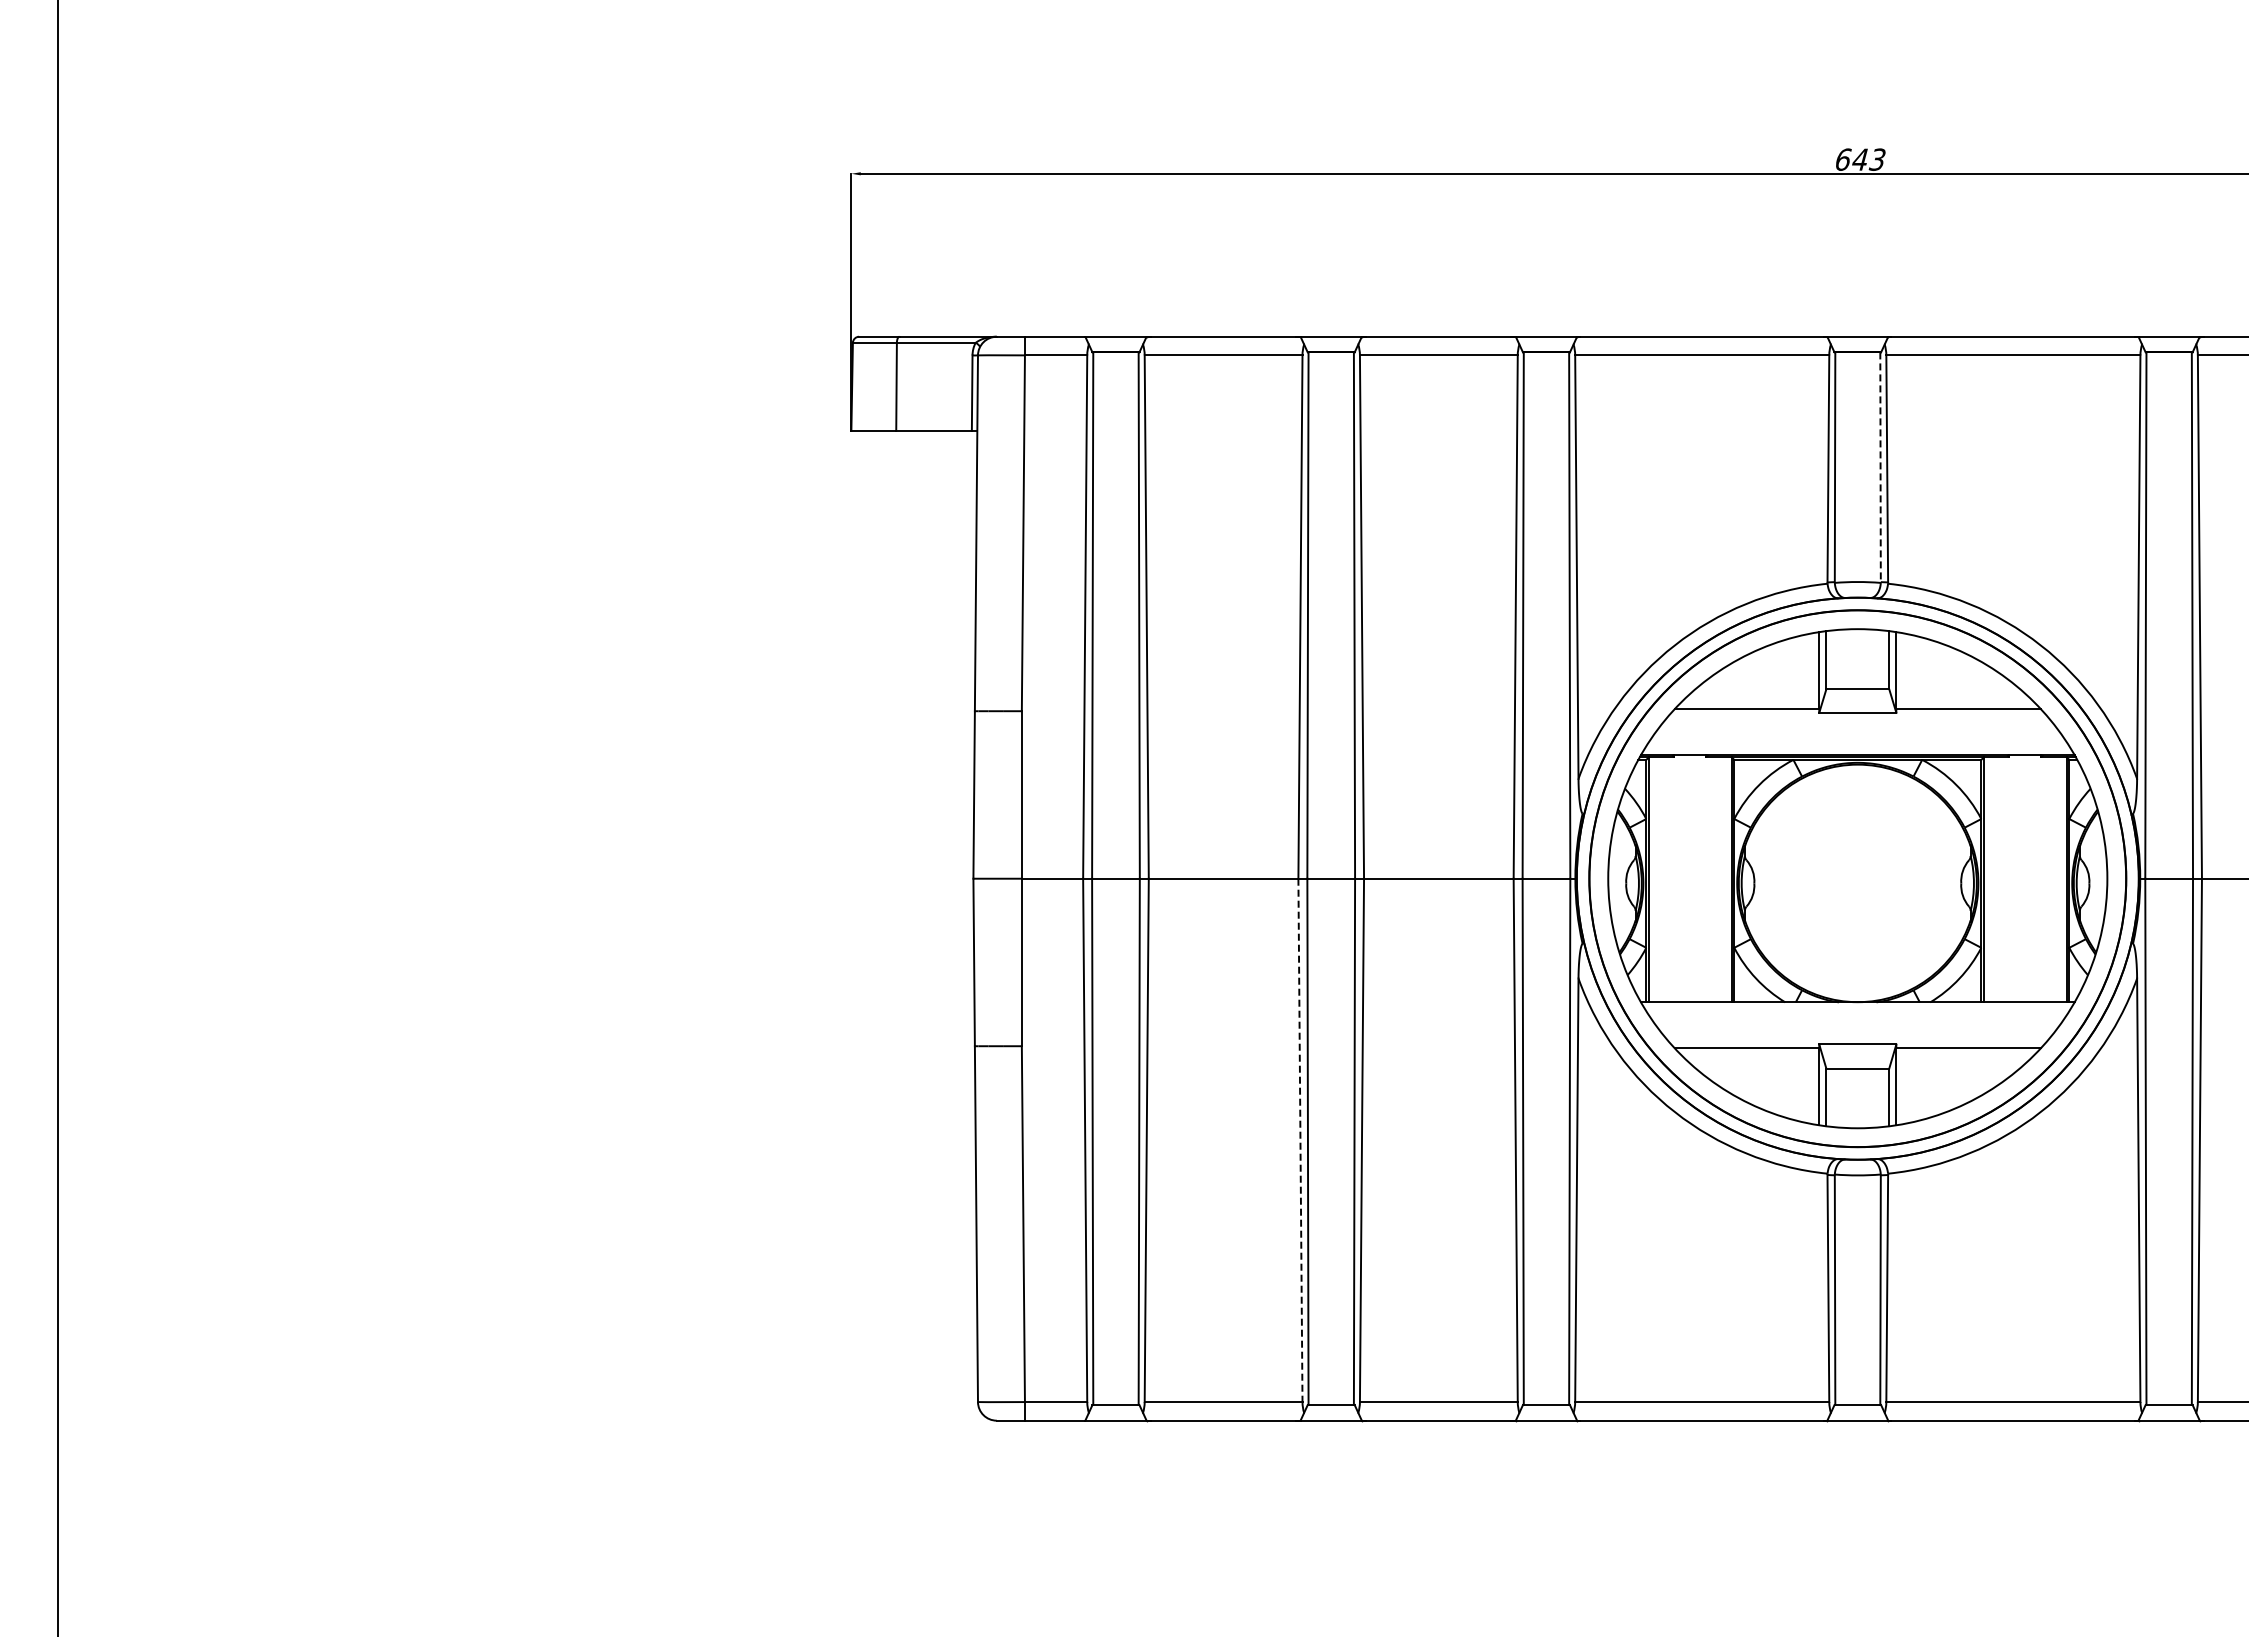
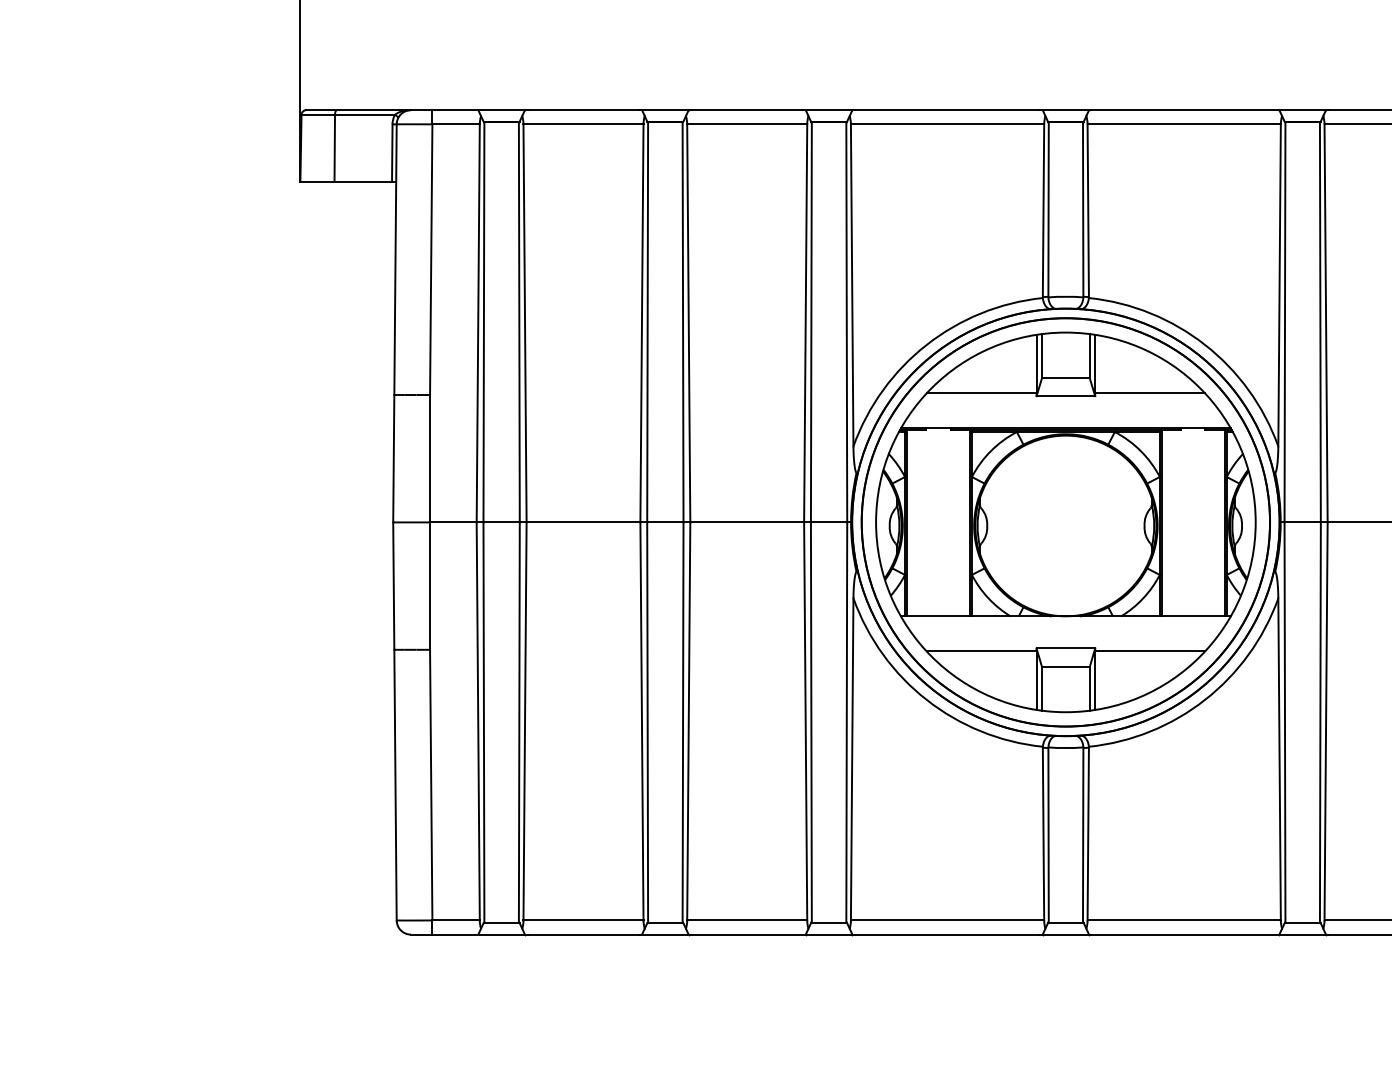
line: (1880, 467) -> (1083, 209), dashed -> solid
line: (1300, 1140) -> (641, 721), dashed -> solid

